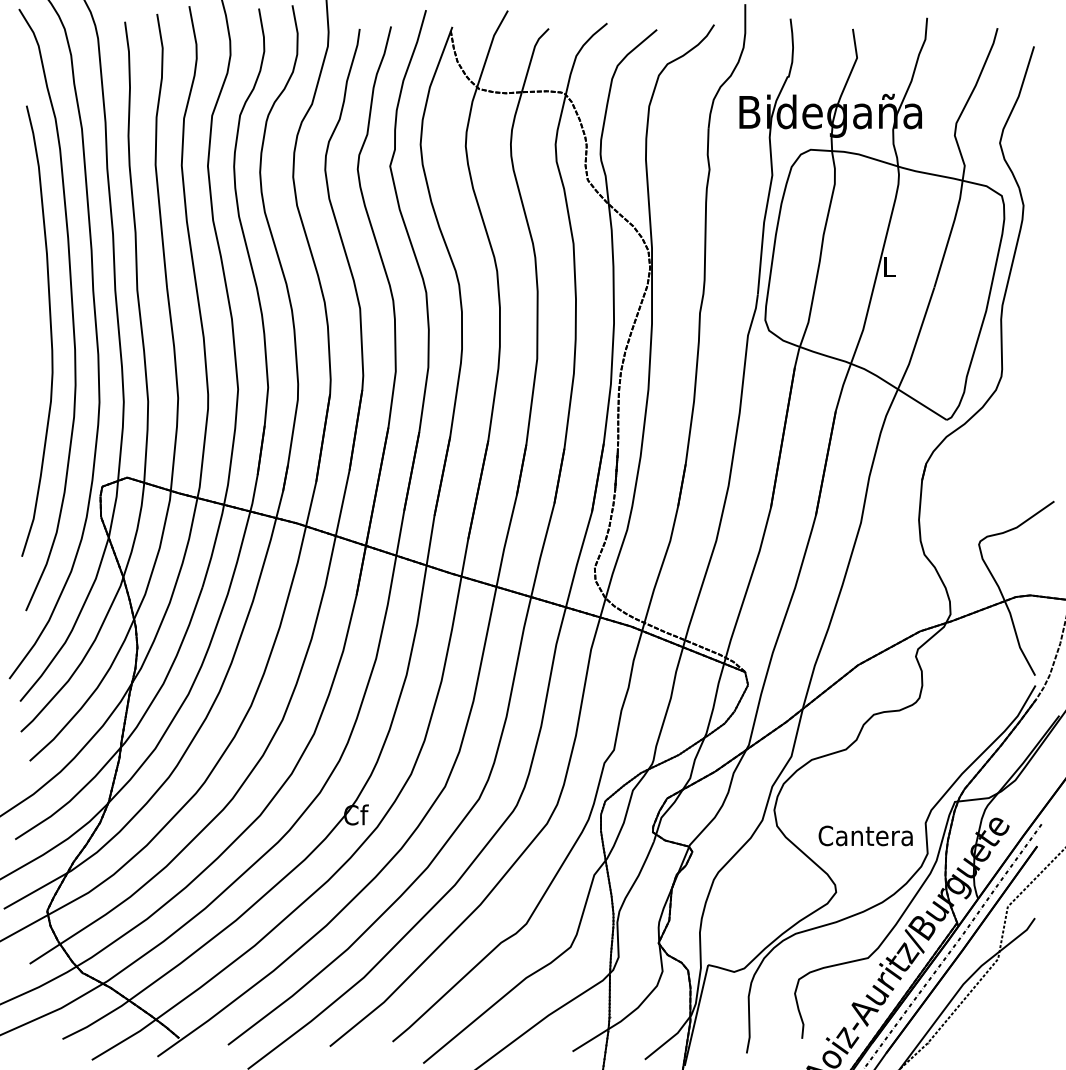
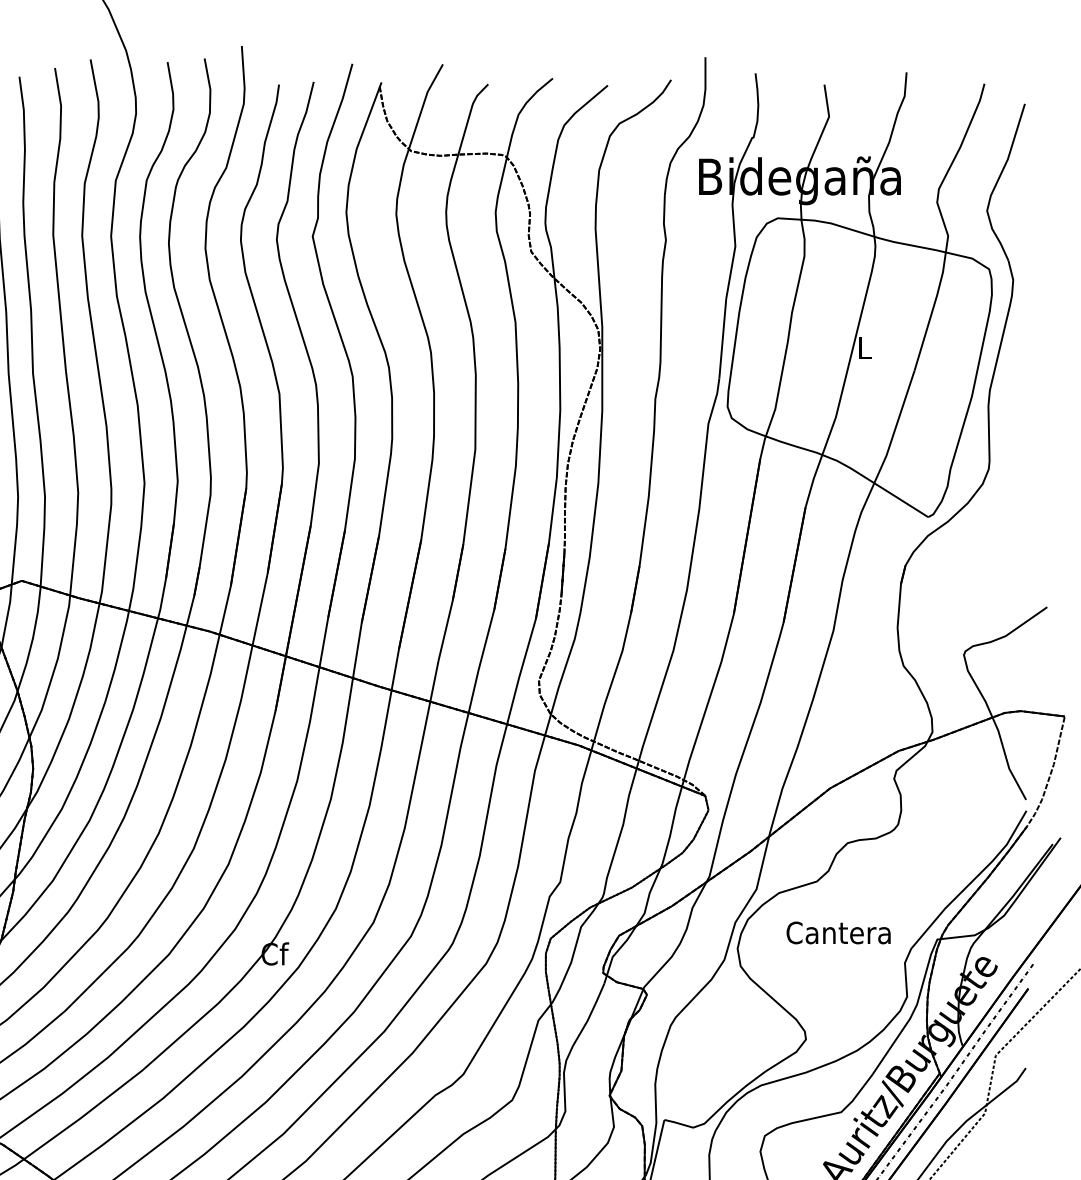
text: (865, 835) -> (838, 932), moved

